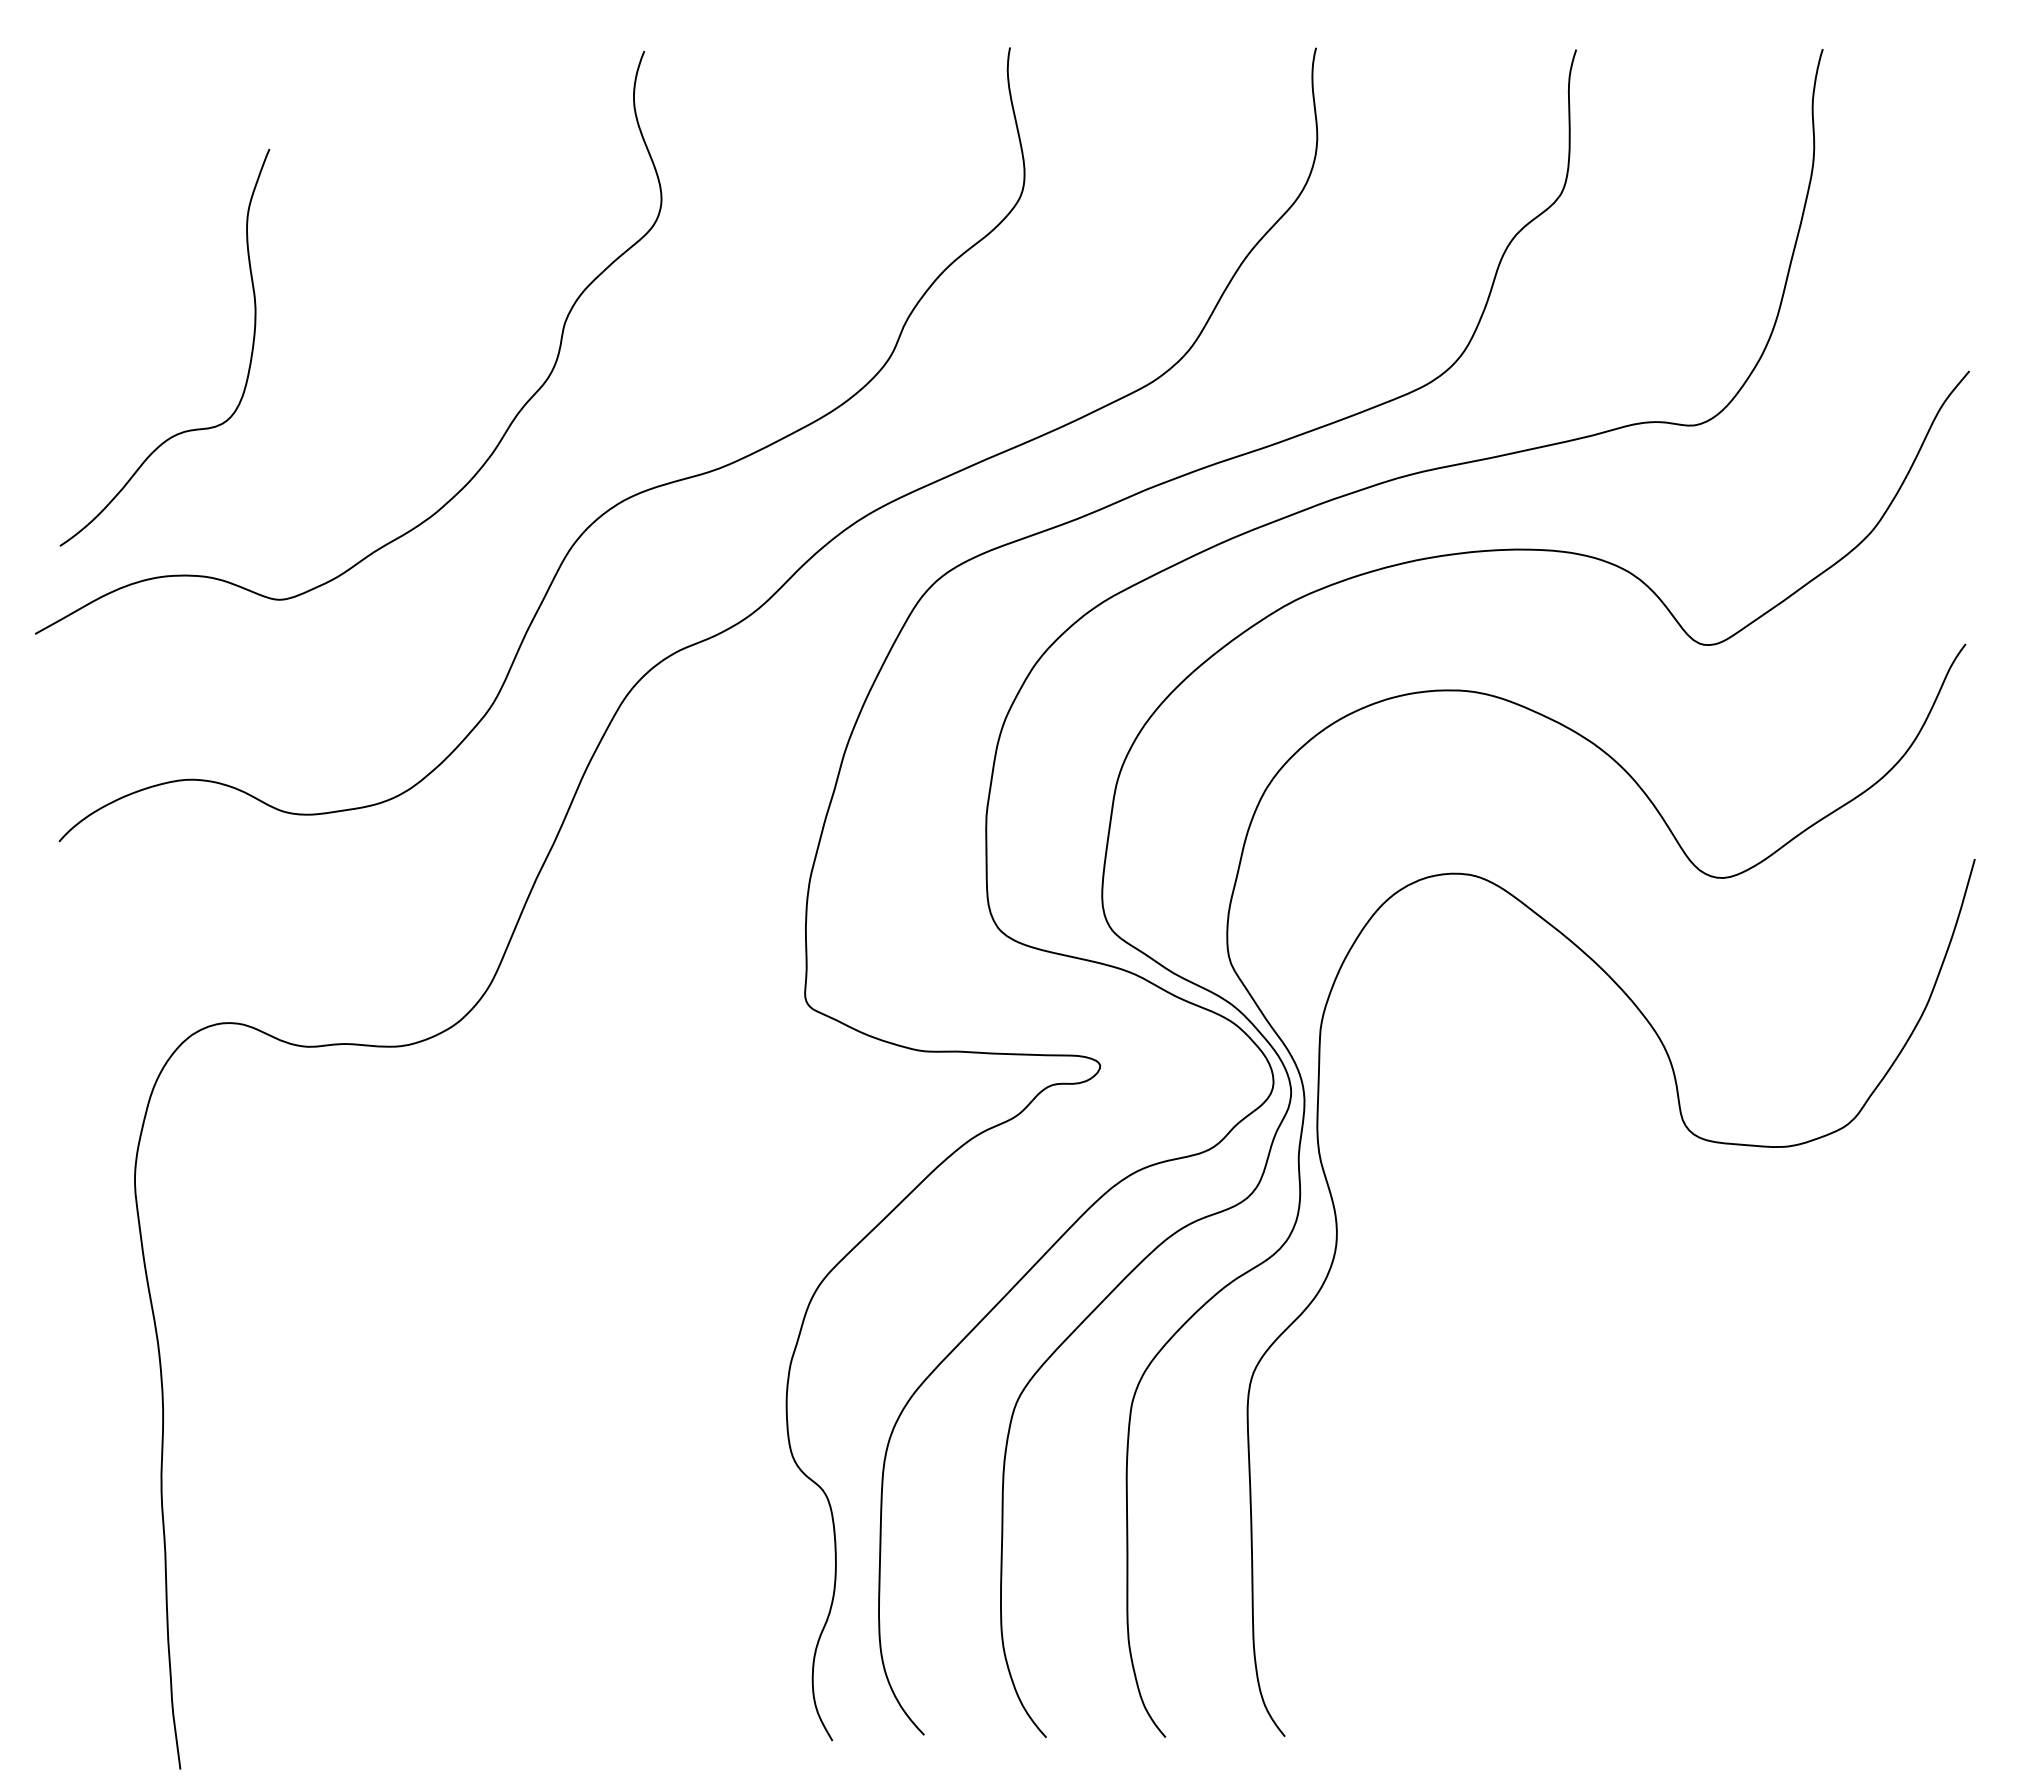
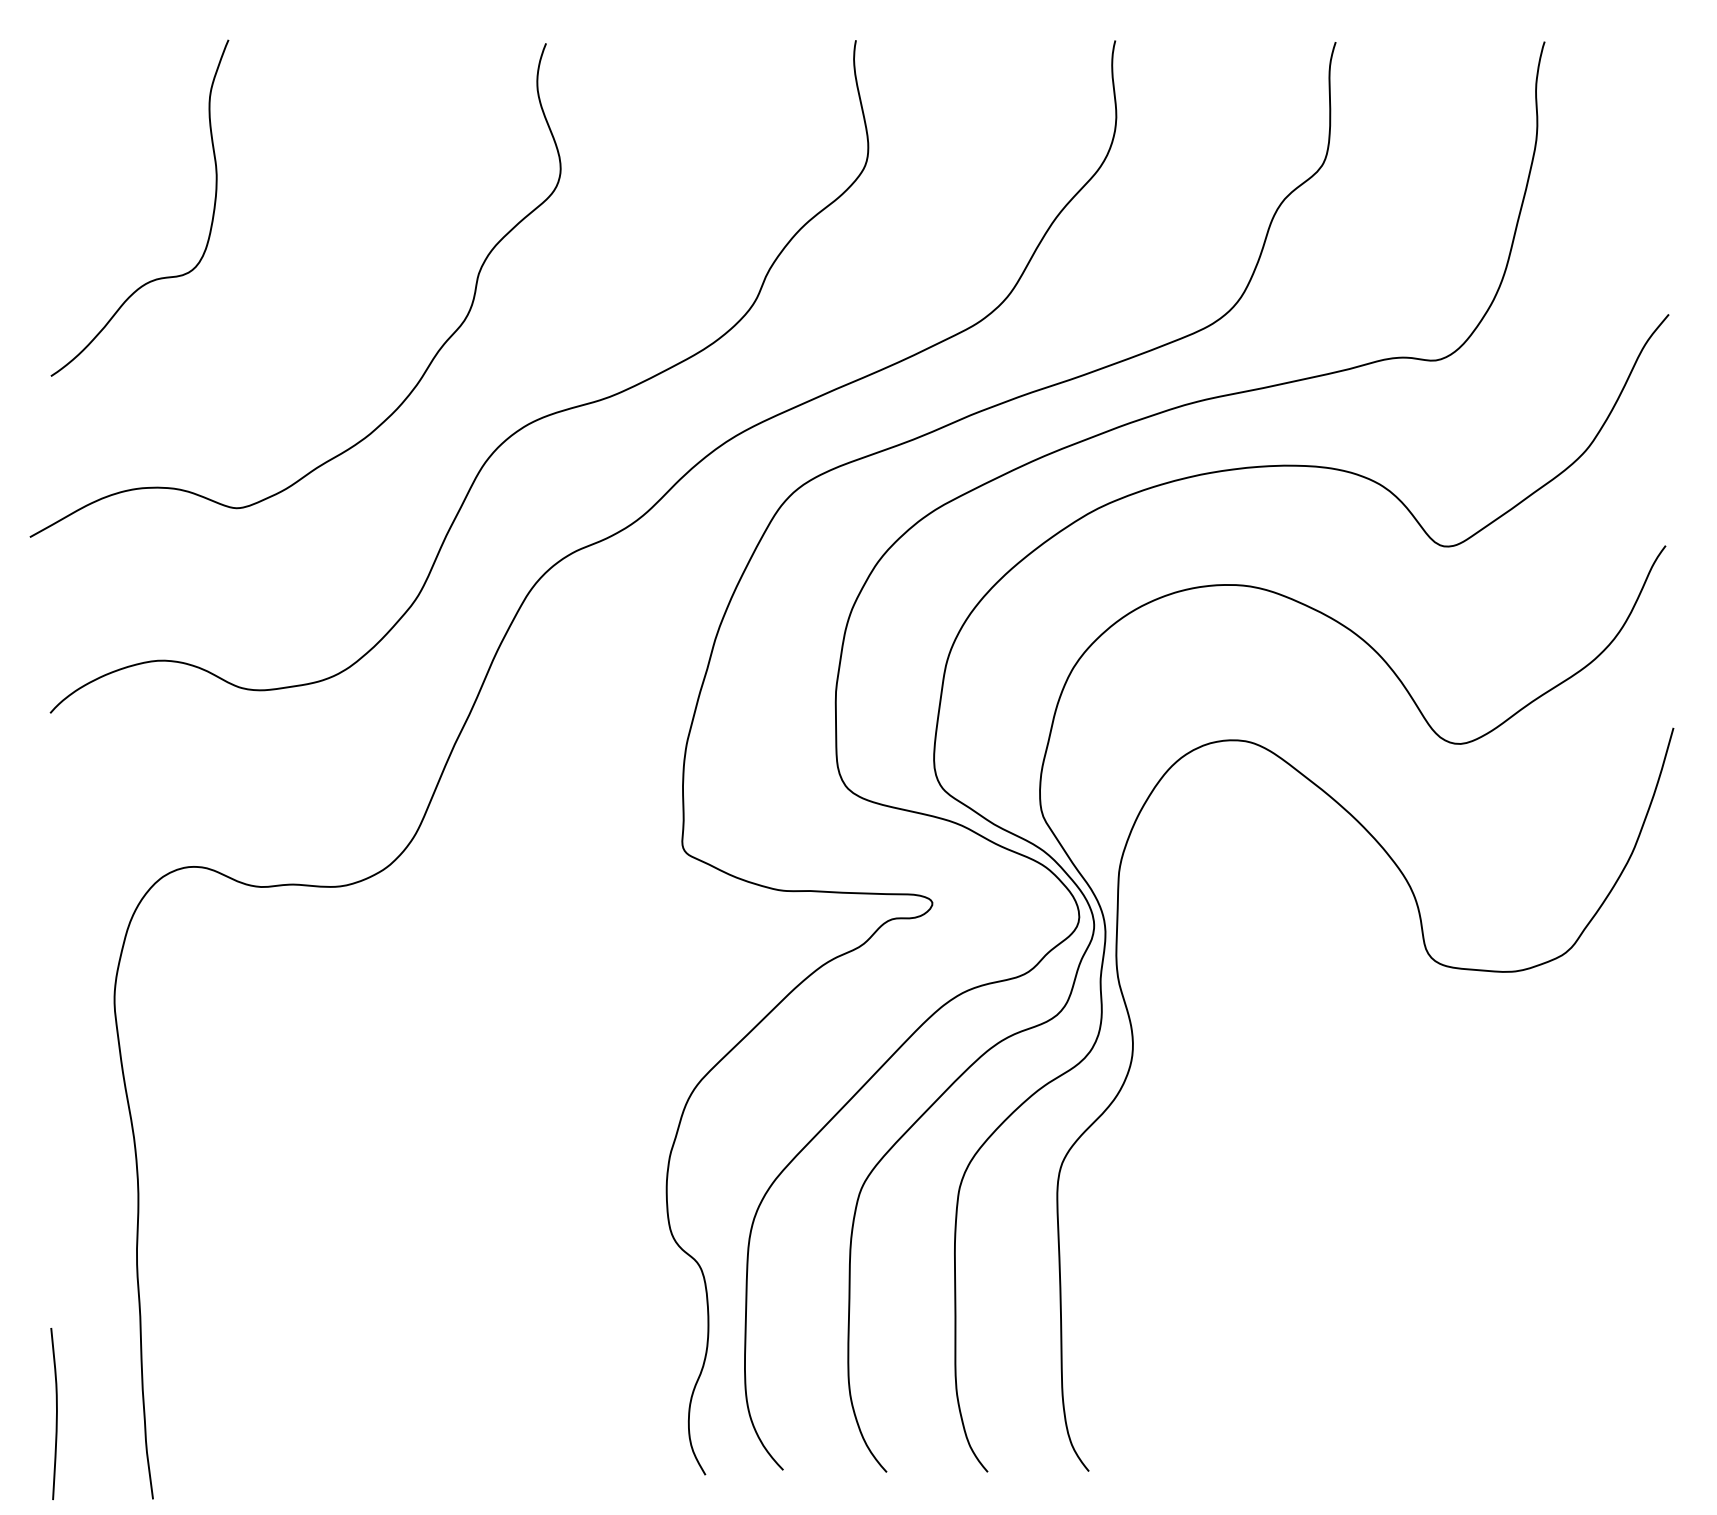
curve: (185, 430) -> (157, 278), moved
curve: (66, 1668) -> (56, 1413), added

